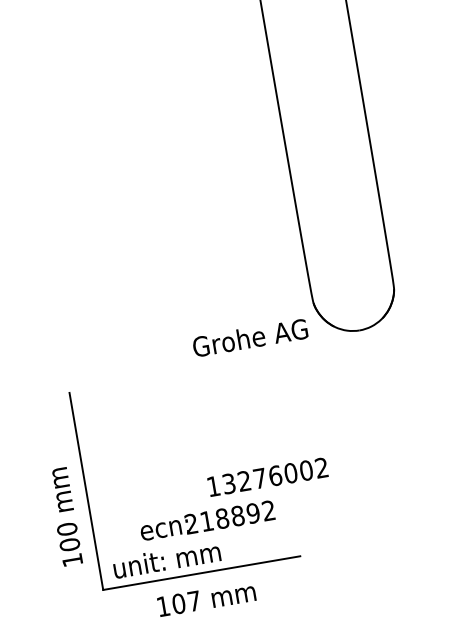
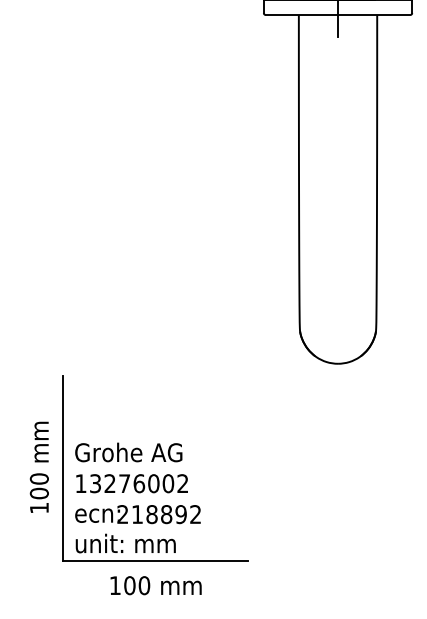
text: (249, 337) -> (128, 452), moved
text: (267, 477) -> (131, 483), moved
text: (64, 516) -> (38, 466), moved
text: (206, 521) -> (137, 514), moved
text: (194, 601) -> (144, 585), 107 -> 100

